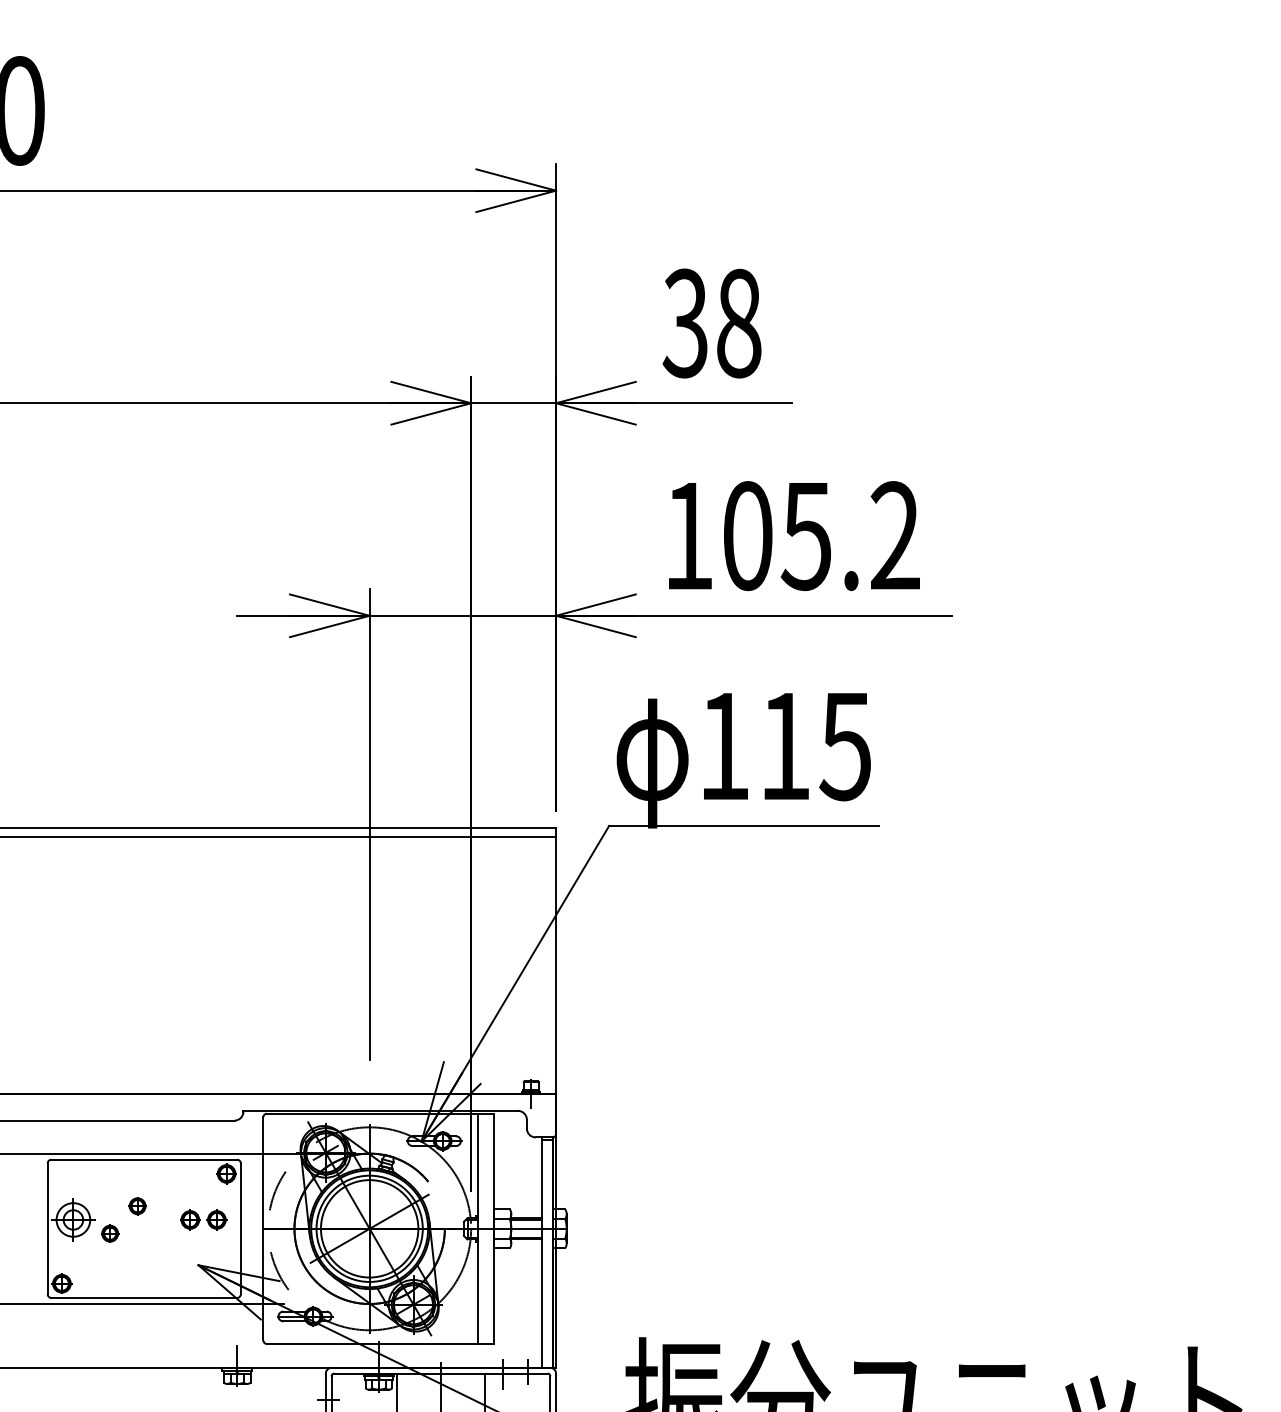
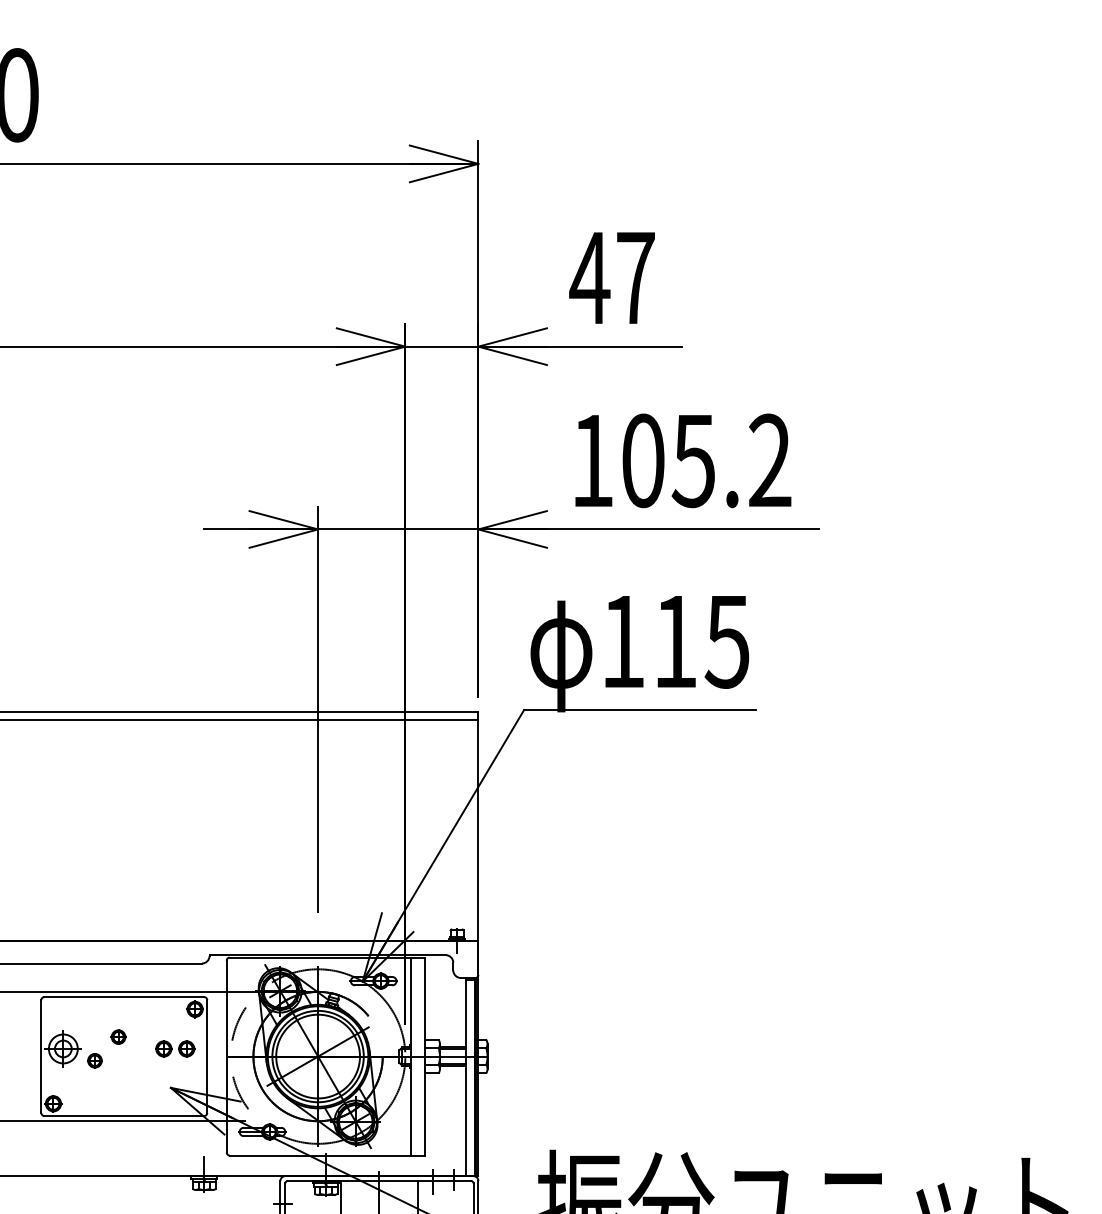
text: (711, 323) -> (612, 278), 38 -> 47

